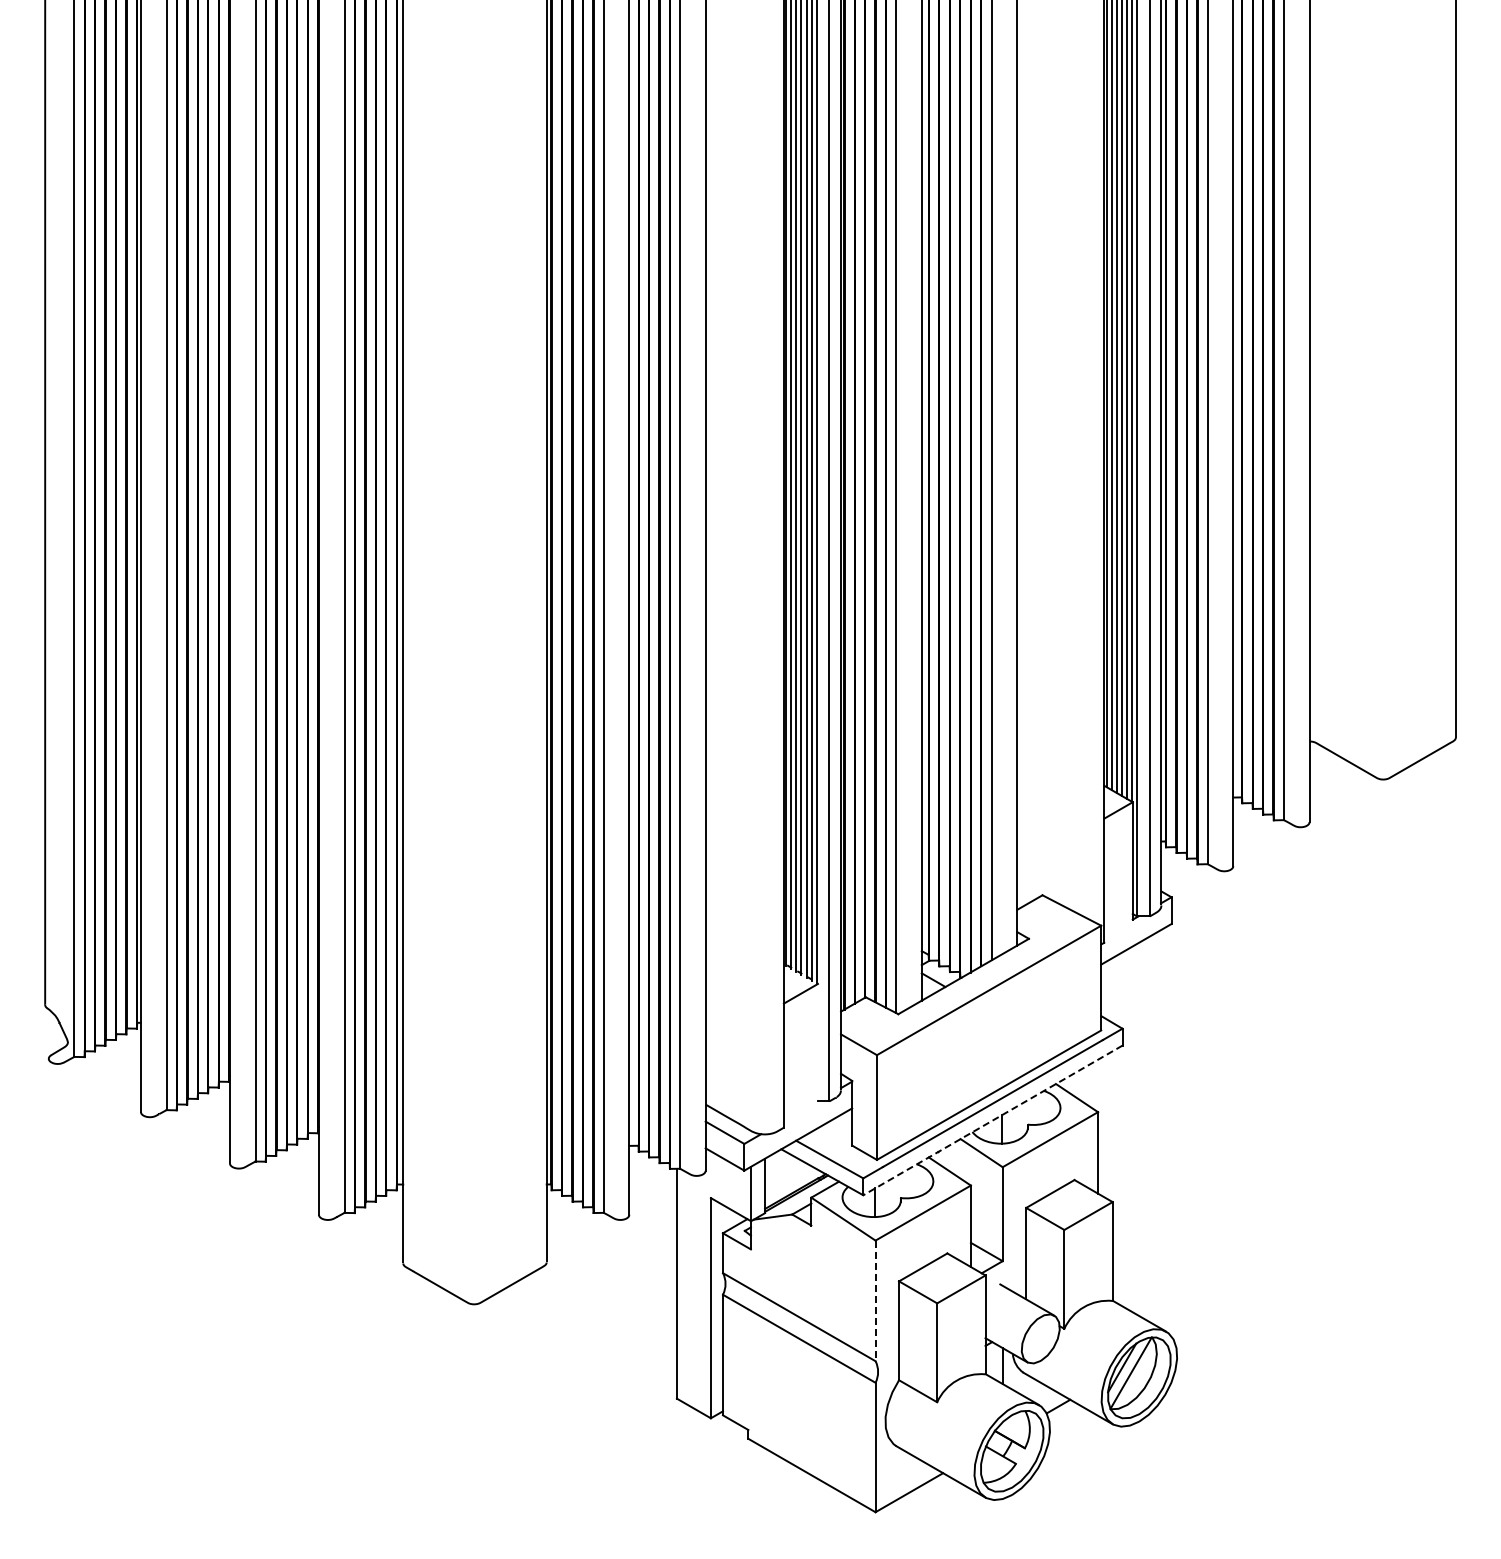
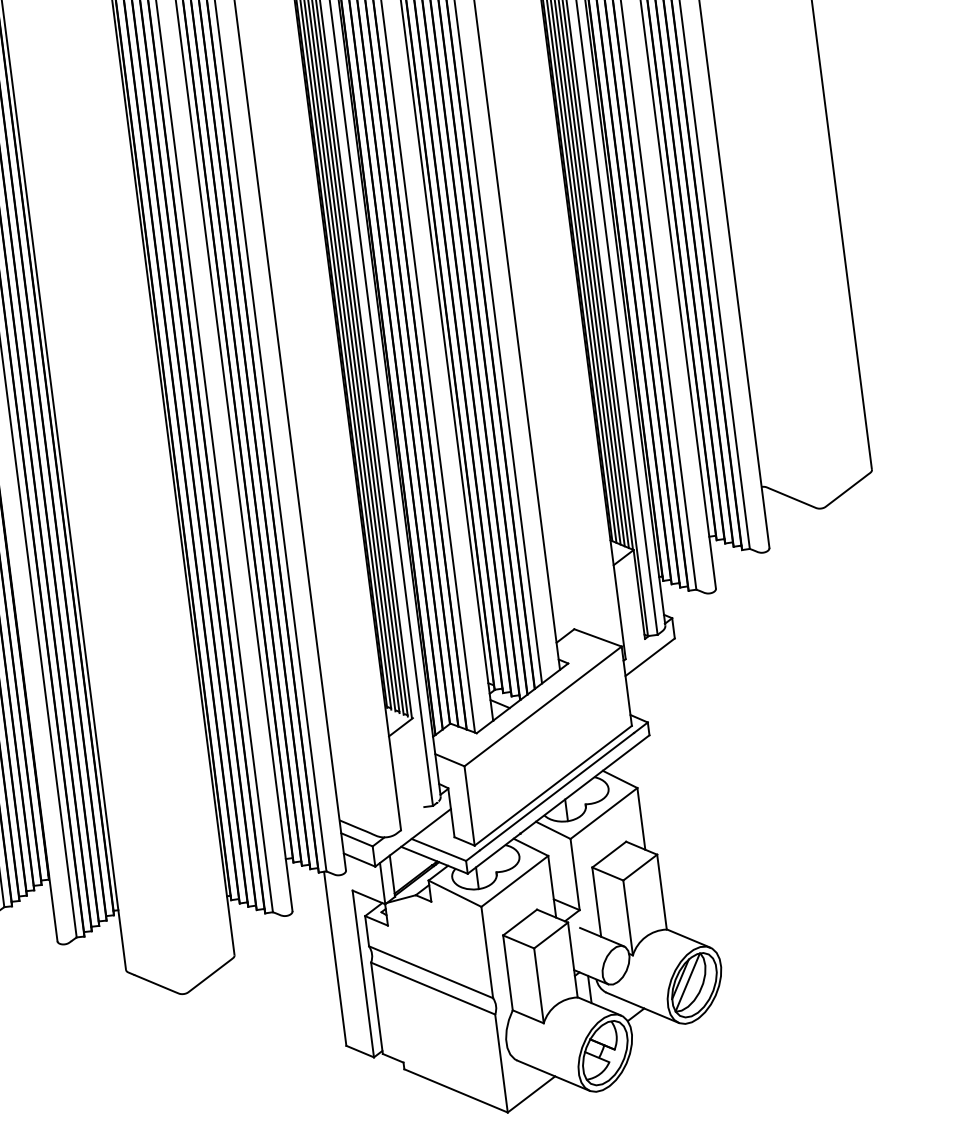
line: (992, 1120) -> (558, 804), dashed -> solid
line: (875, 1301) -> (487, 952), dashed -> solid

